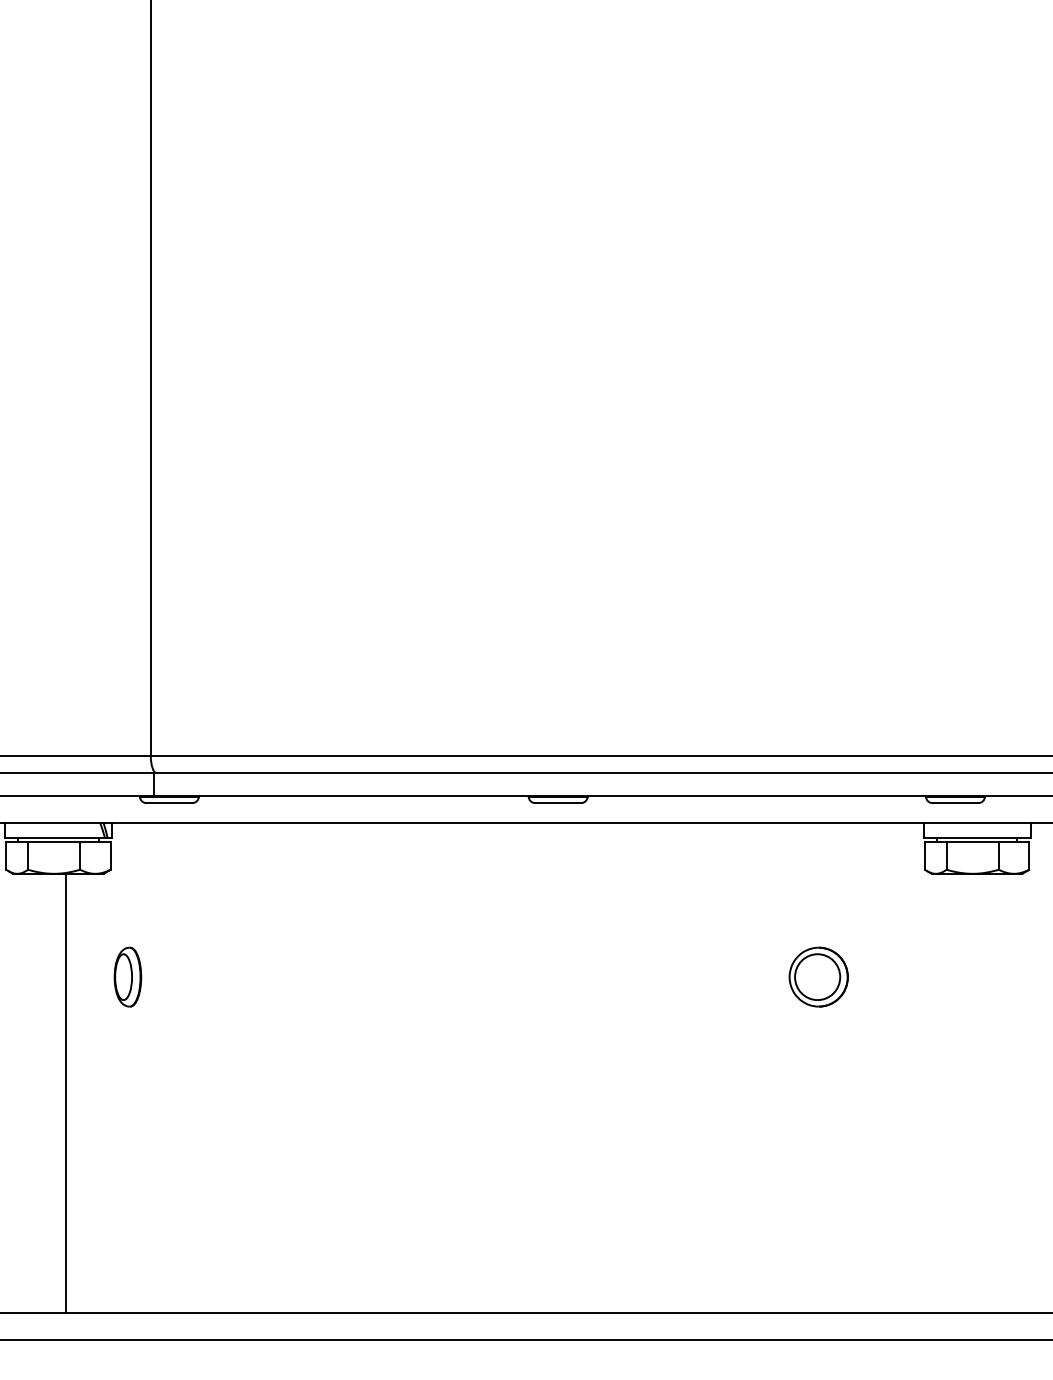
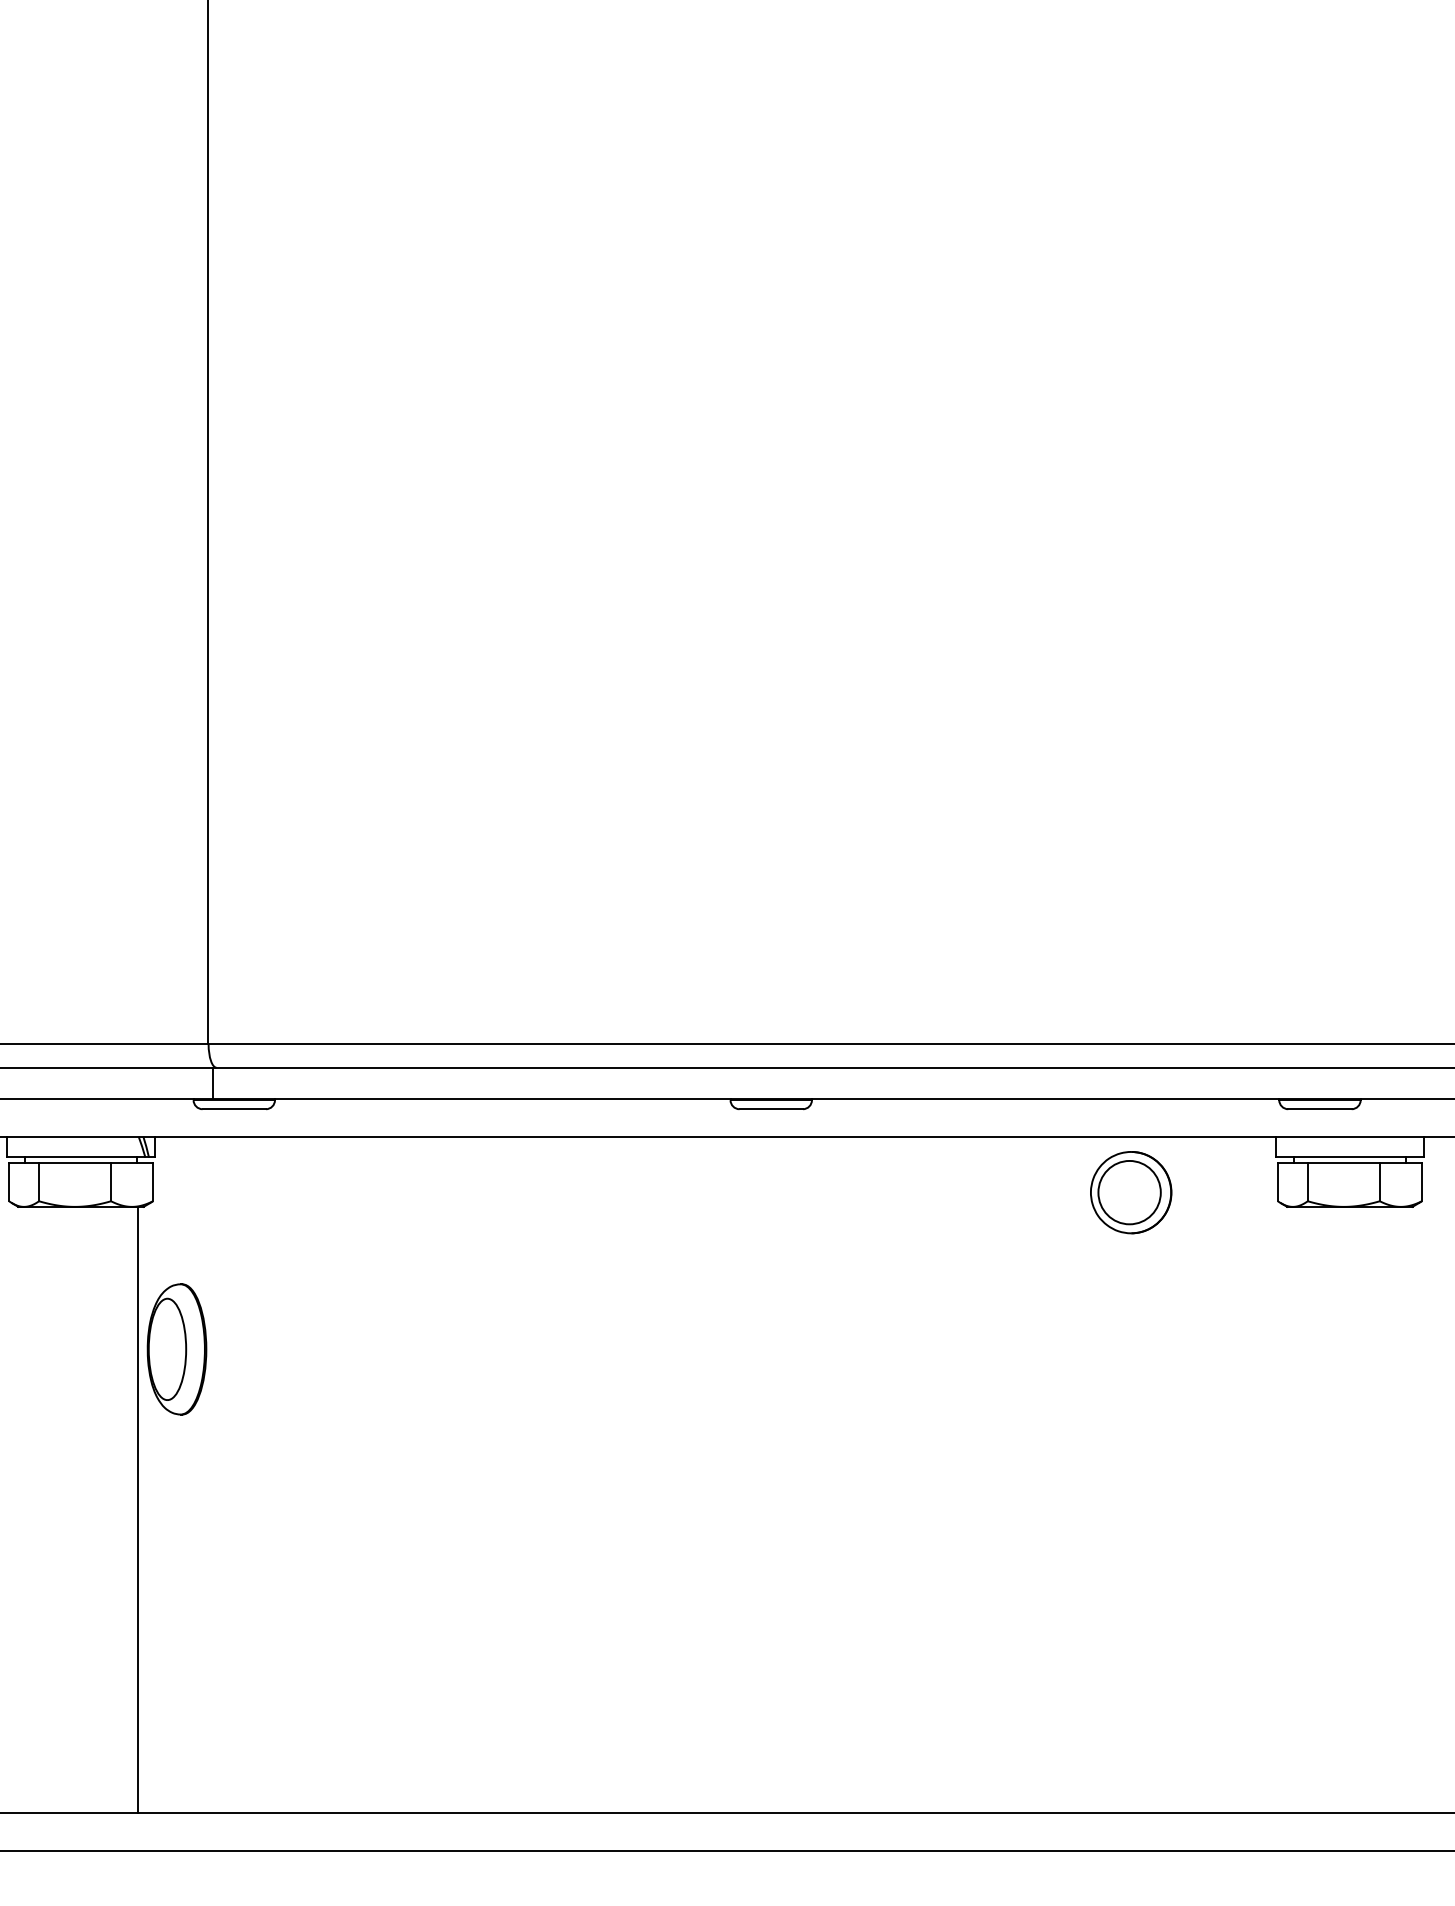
part: (127, 977) -> (176, 1349), size x1.6
part: (818, 977) -> (1131, 1192), moved
line: (66, 1092) -> (138, 1509), moved

